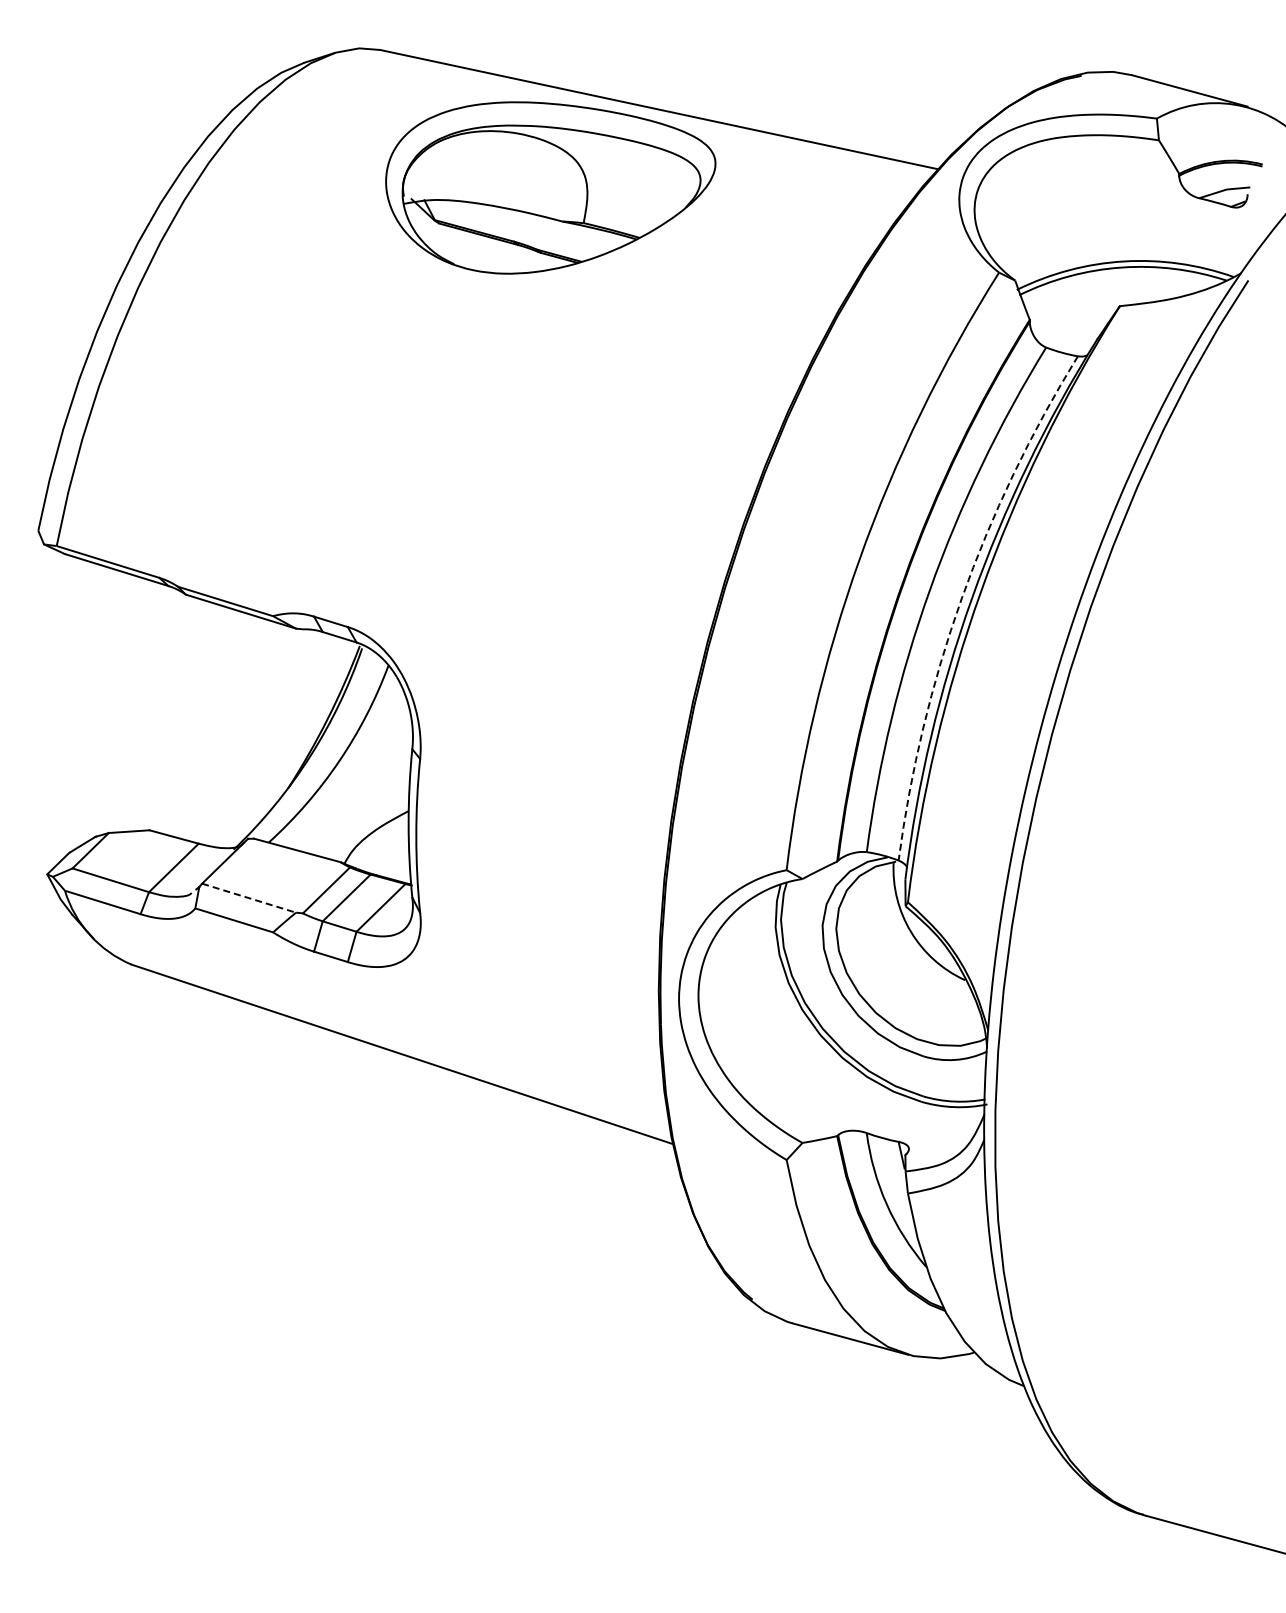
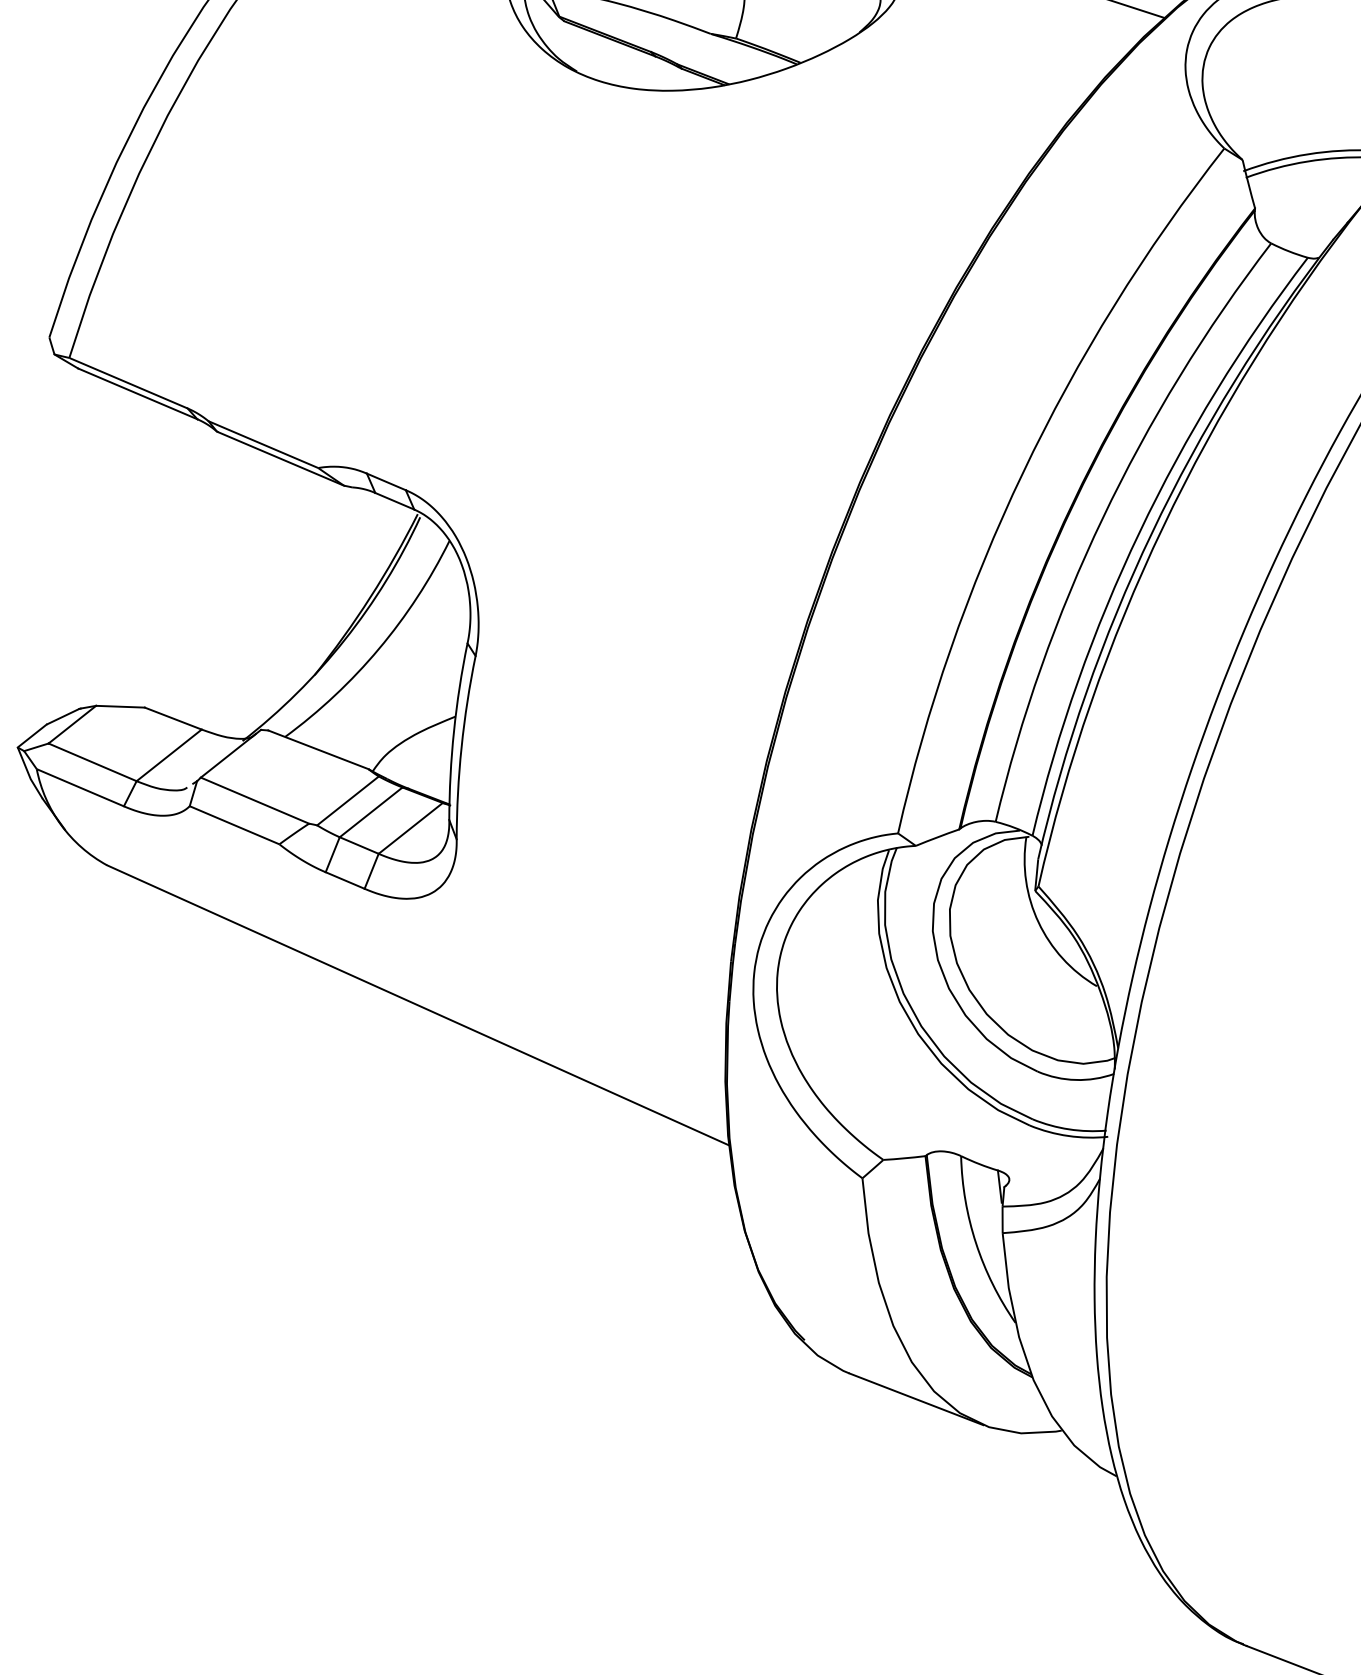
arc: (961, 598) -> (1139, 531), dashed -> solid
line: (249, 898) -> (255, 801), dashed -> solid

